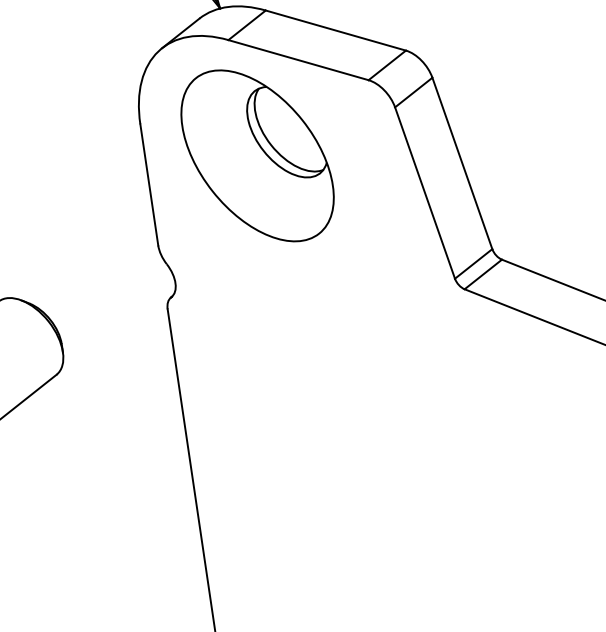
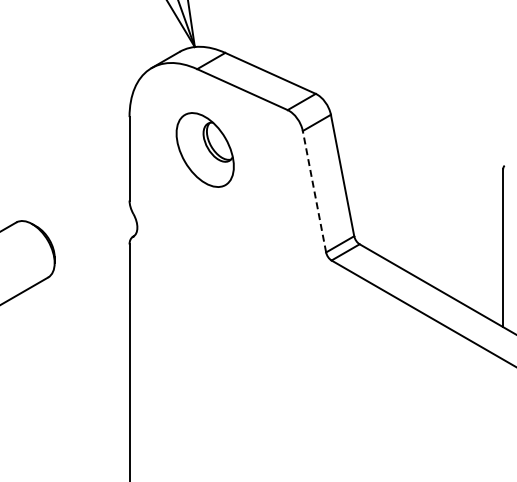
part: (256, 155) -> (204, 149), size x0.6
line: (424, 192) -> (314, 191), solid -> dashed

